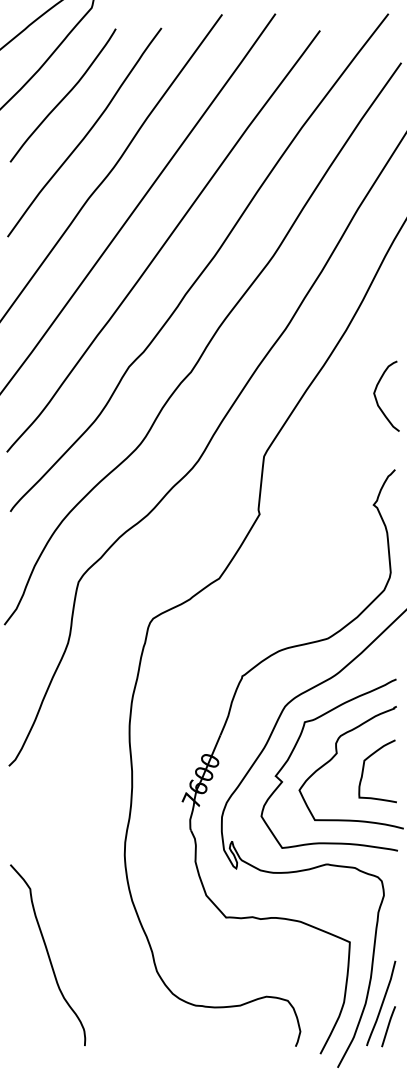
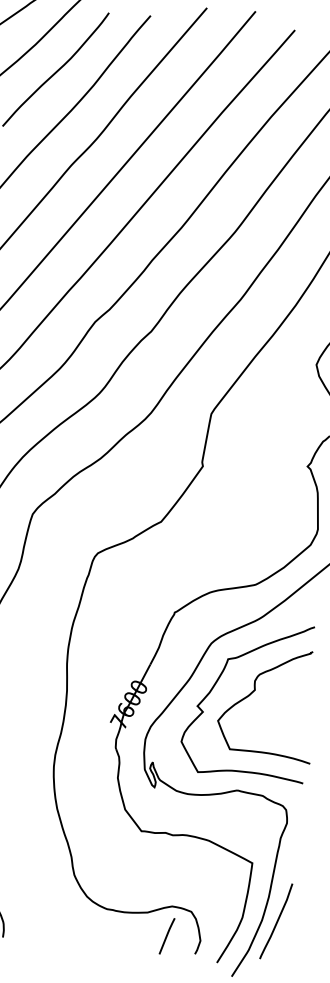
curve: (364, 768) -> (279, 705), removed
line: (388, 1026) -> (166, 936), moved

